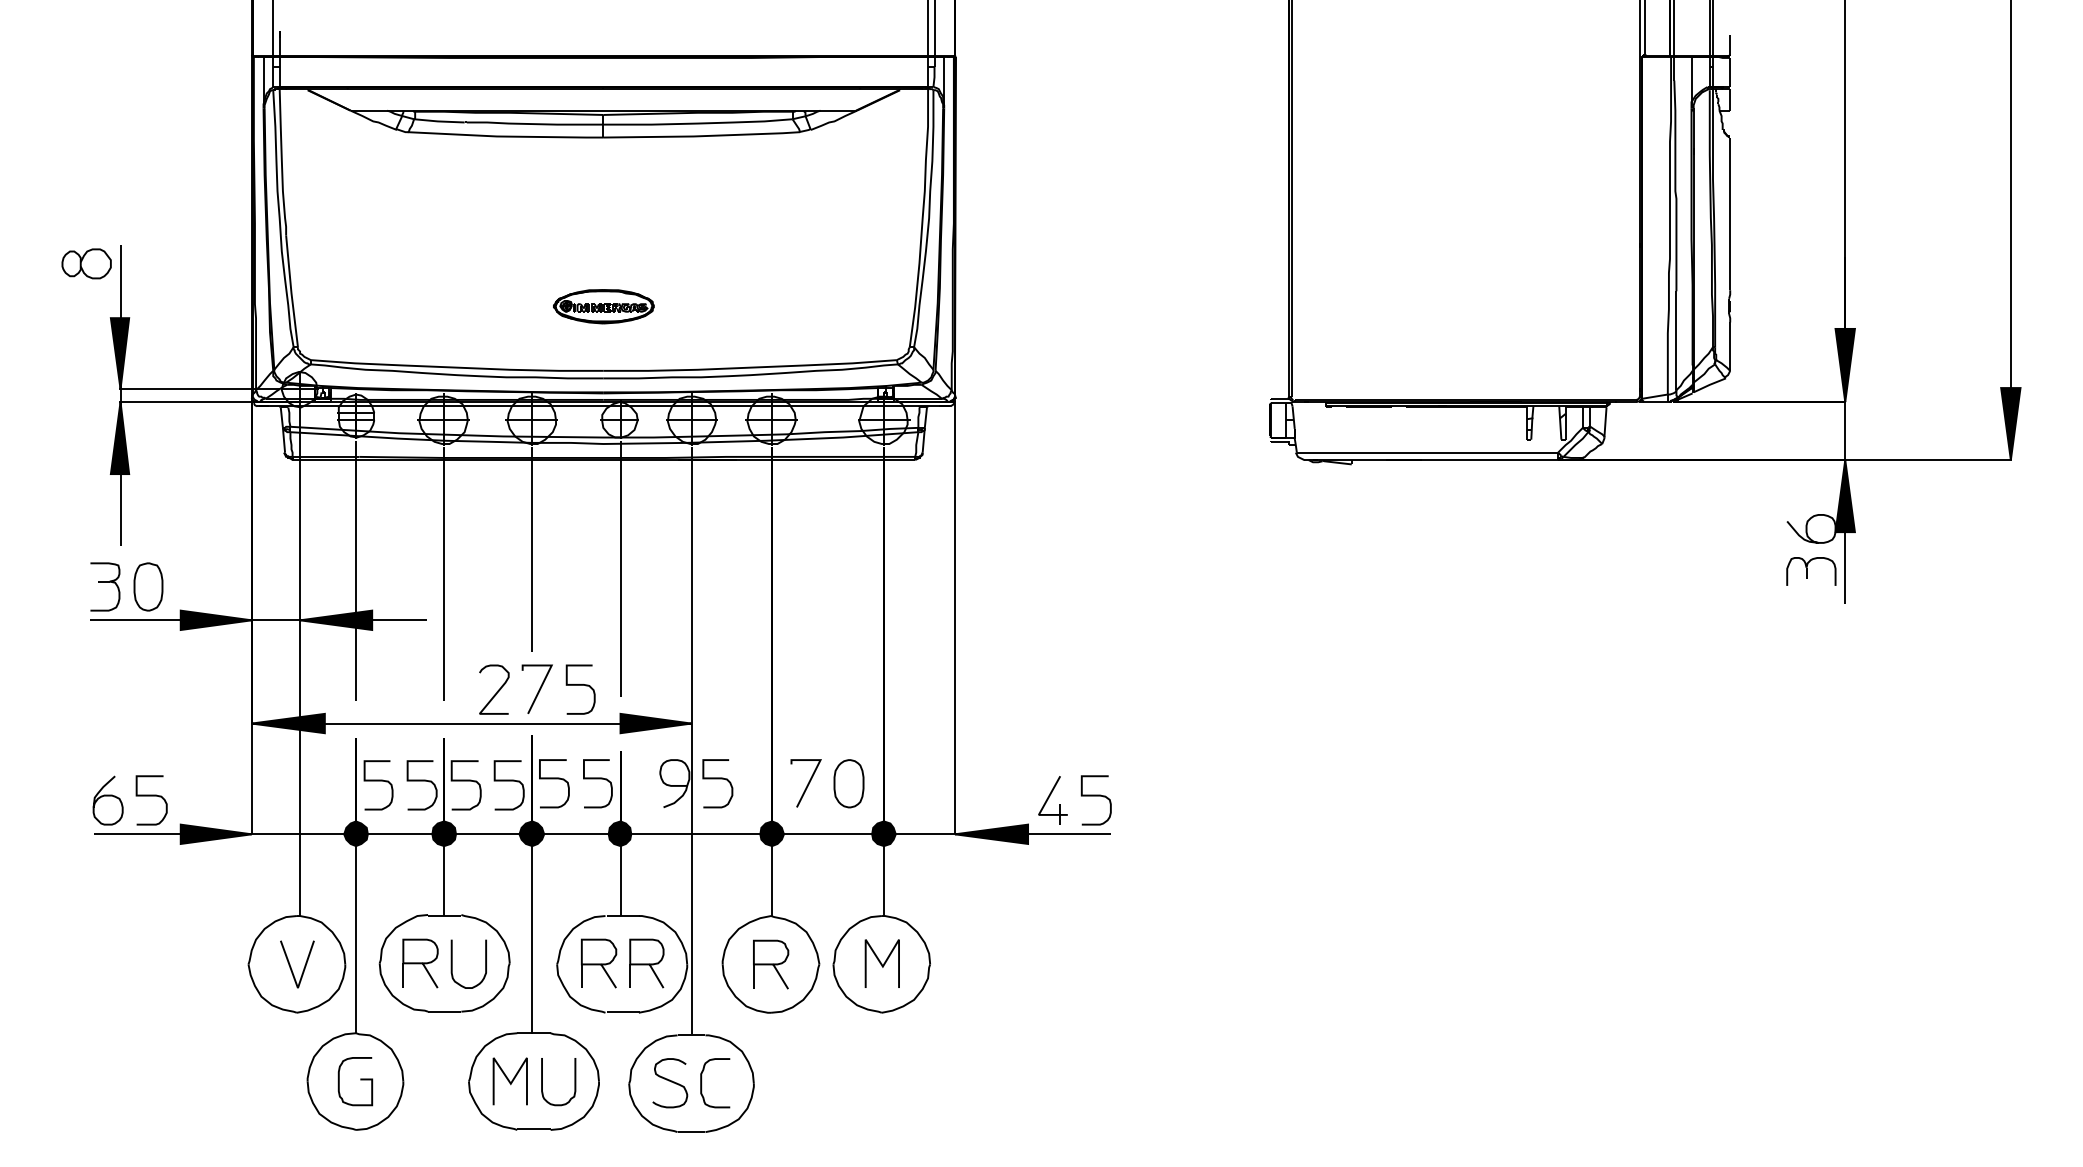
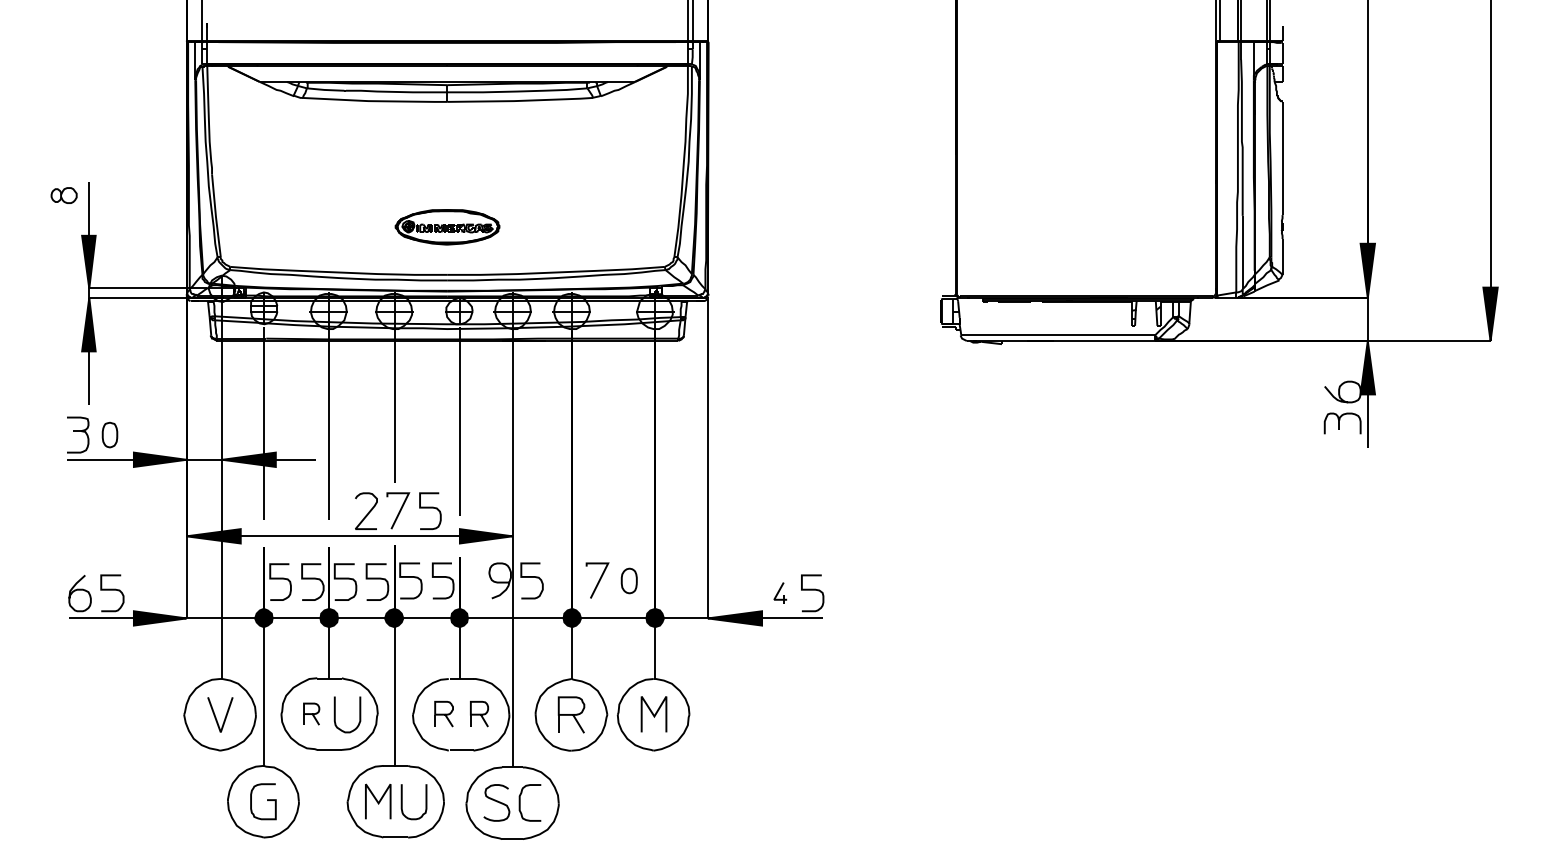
part: (86, 263) -> (64, 195), size x0.7
part: (603, 306) -> (447, 227), size x1.4
part: (148, 586) -> (110, 434), size x0.7
part: (848, 783) -> (628, 580), size x0.7
part: (1052, 800) -> (780, 593), size x0.6
part: (420, 963) -> (311, 714), size x0.6
part: (599, 963) -> (444, 714), size x0.7
part: (646, 963) -> (479, 714), size x0.7

